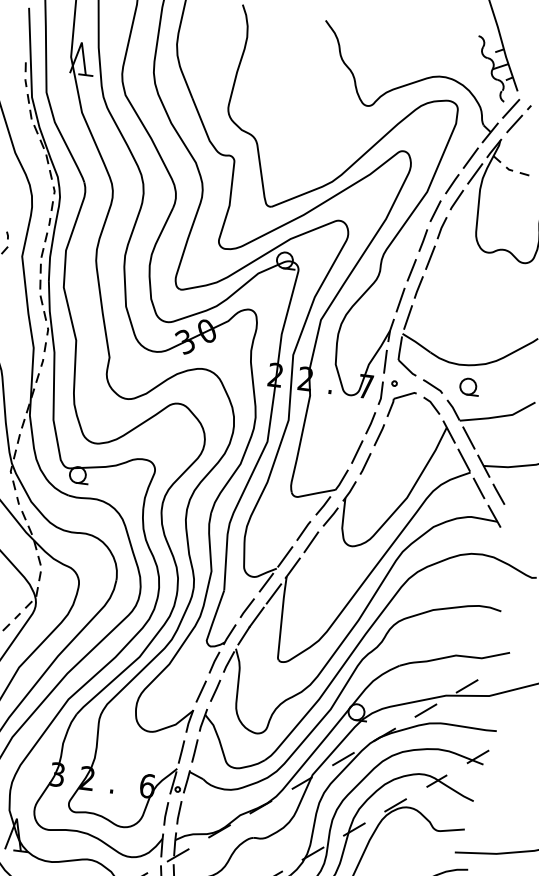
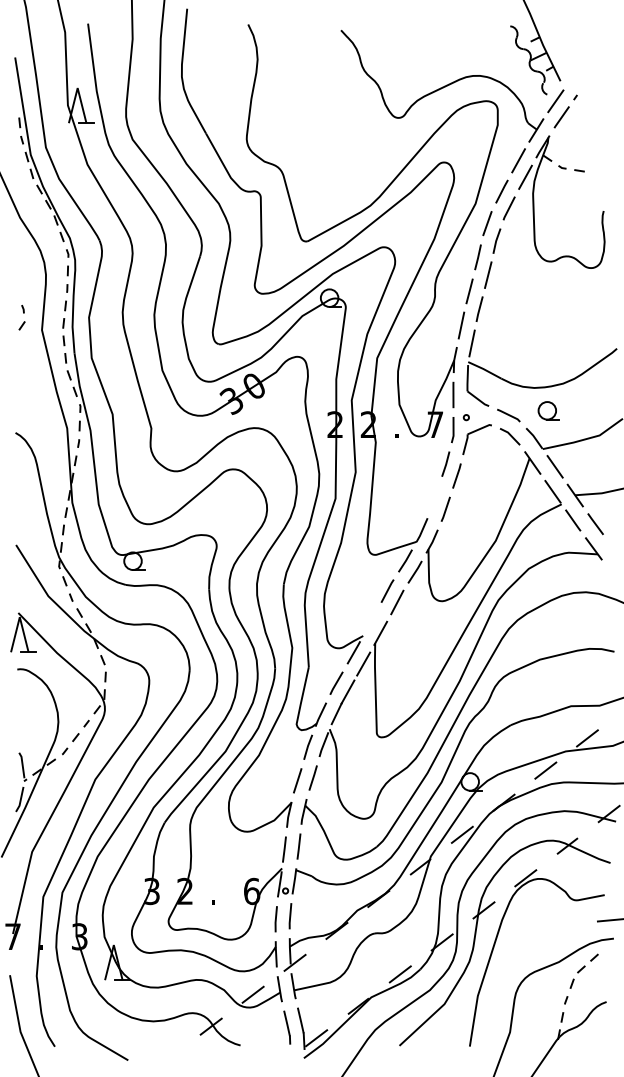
line: (356, 451) -> (434, 497), removed
line: (284, 556) -> (370, 621), removed

